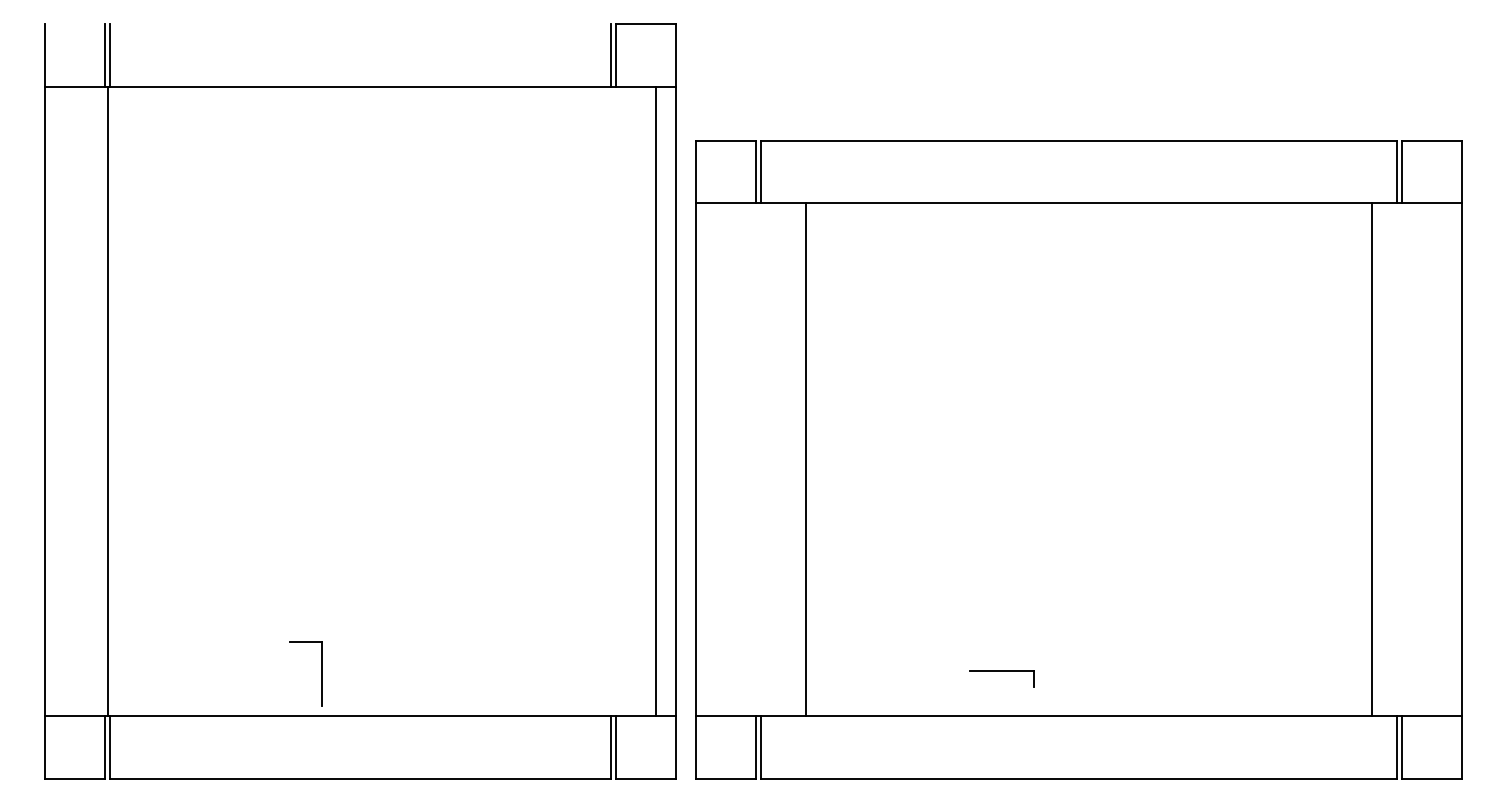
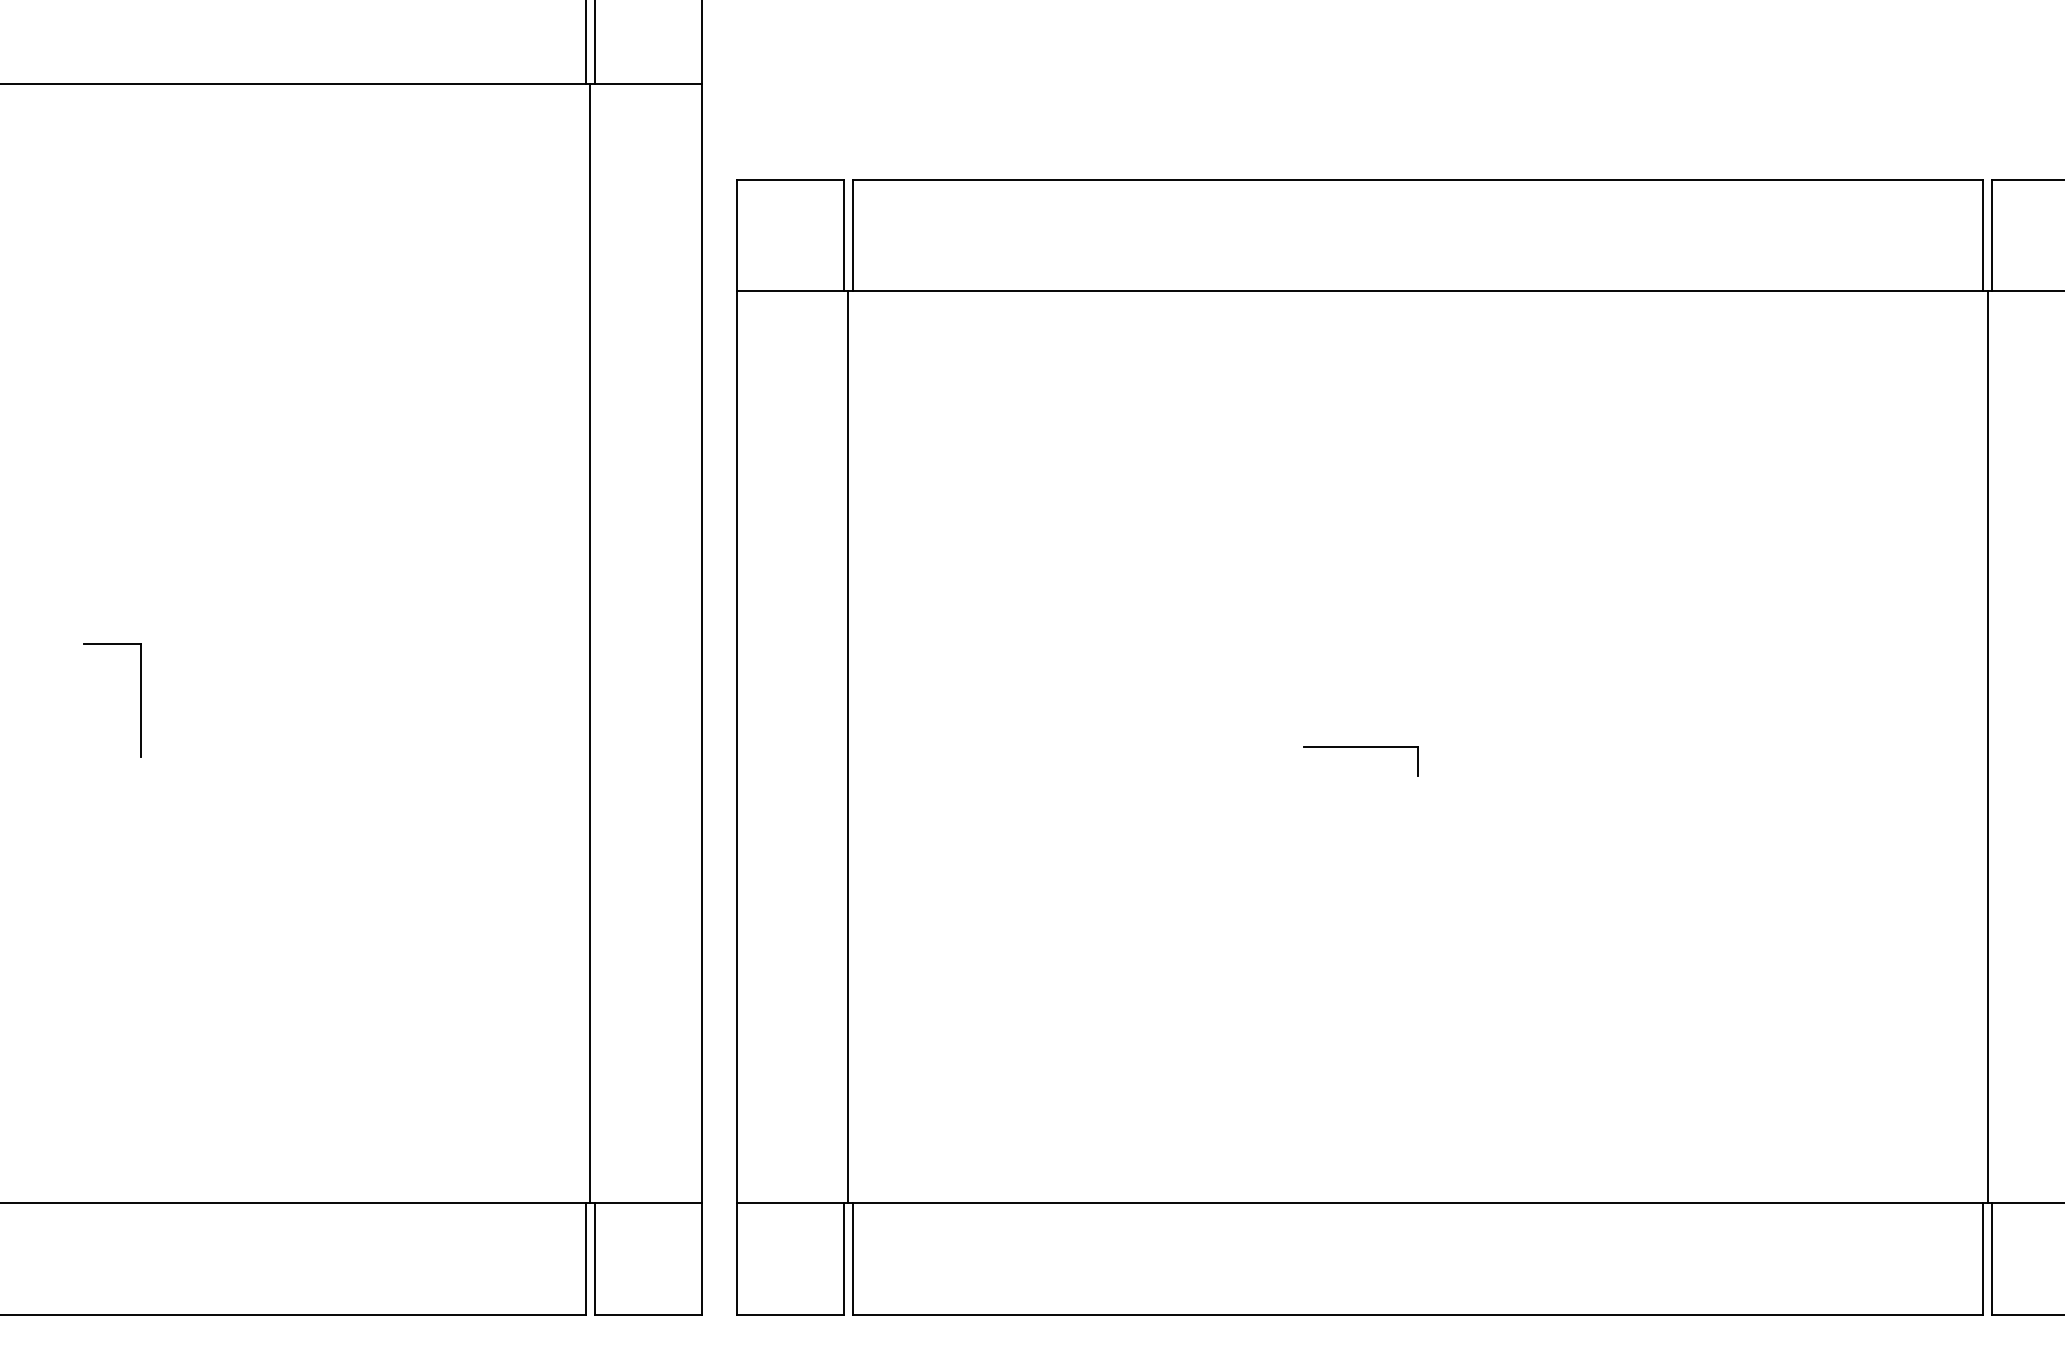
line: (656, 401) -> (590, 643), moved
line: (806, 459) -> (848, 746), moved
line: (1372, 459) -> (1988, 746), moved
part: (1001, 671) -> (1360, 748), moved
part: (321, 673) -> (140, 698), moved

